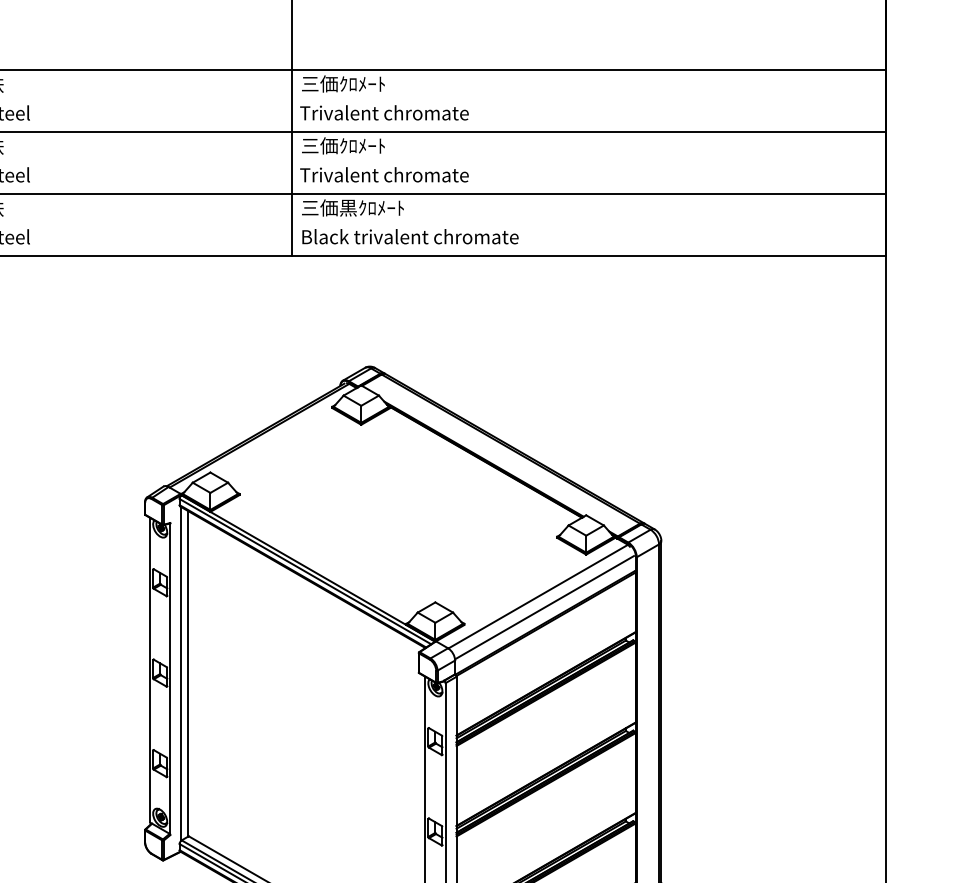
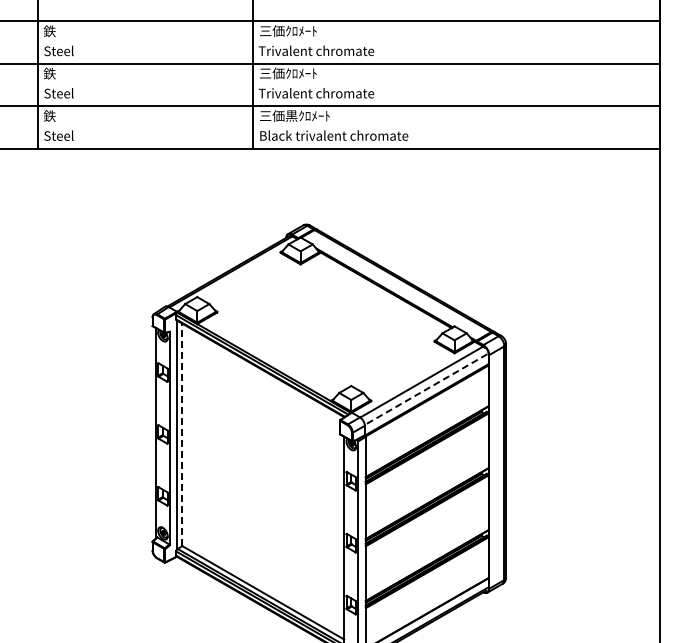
line: (545, 607) -> (426, 389), solid -> dashed
line: (188, 673) -> (182, 434), solid -> dashed

